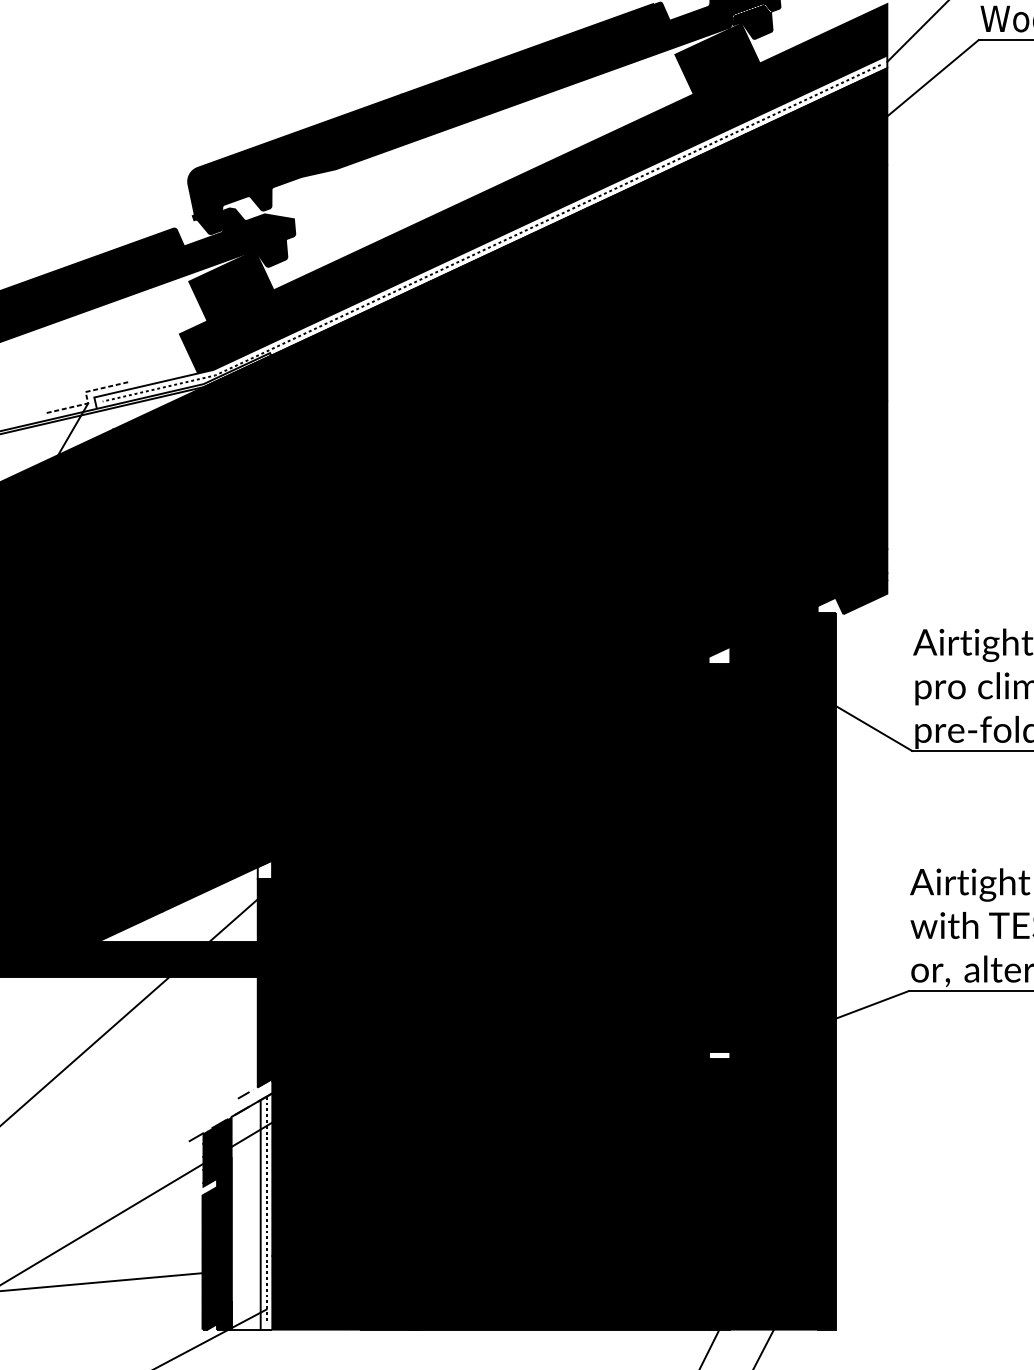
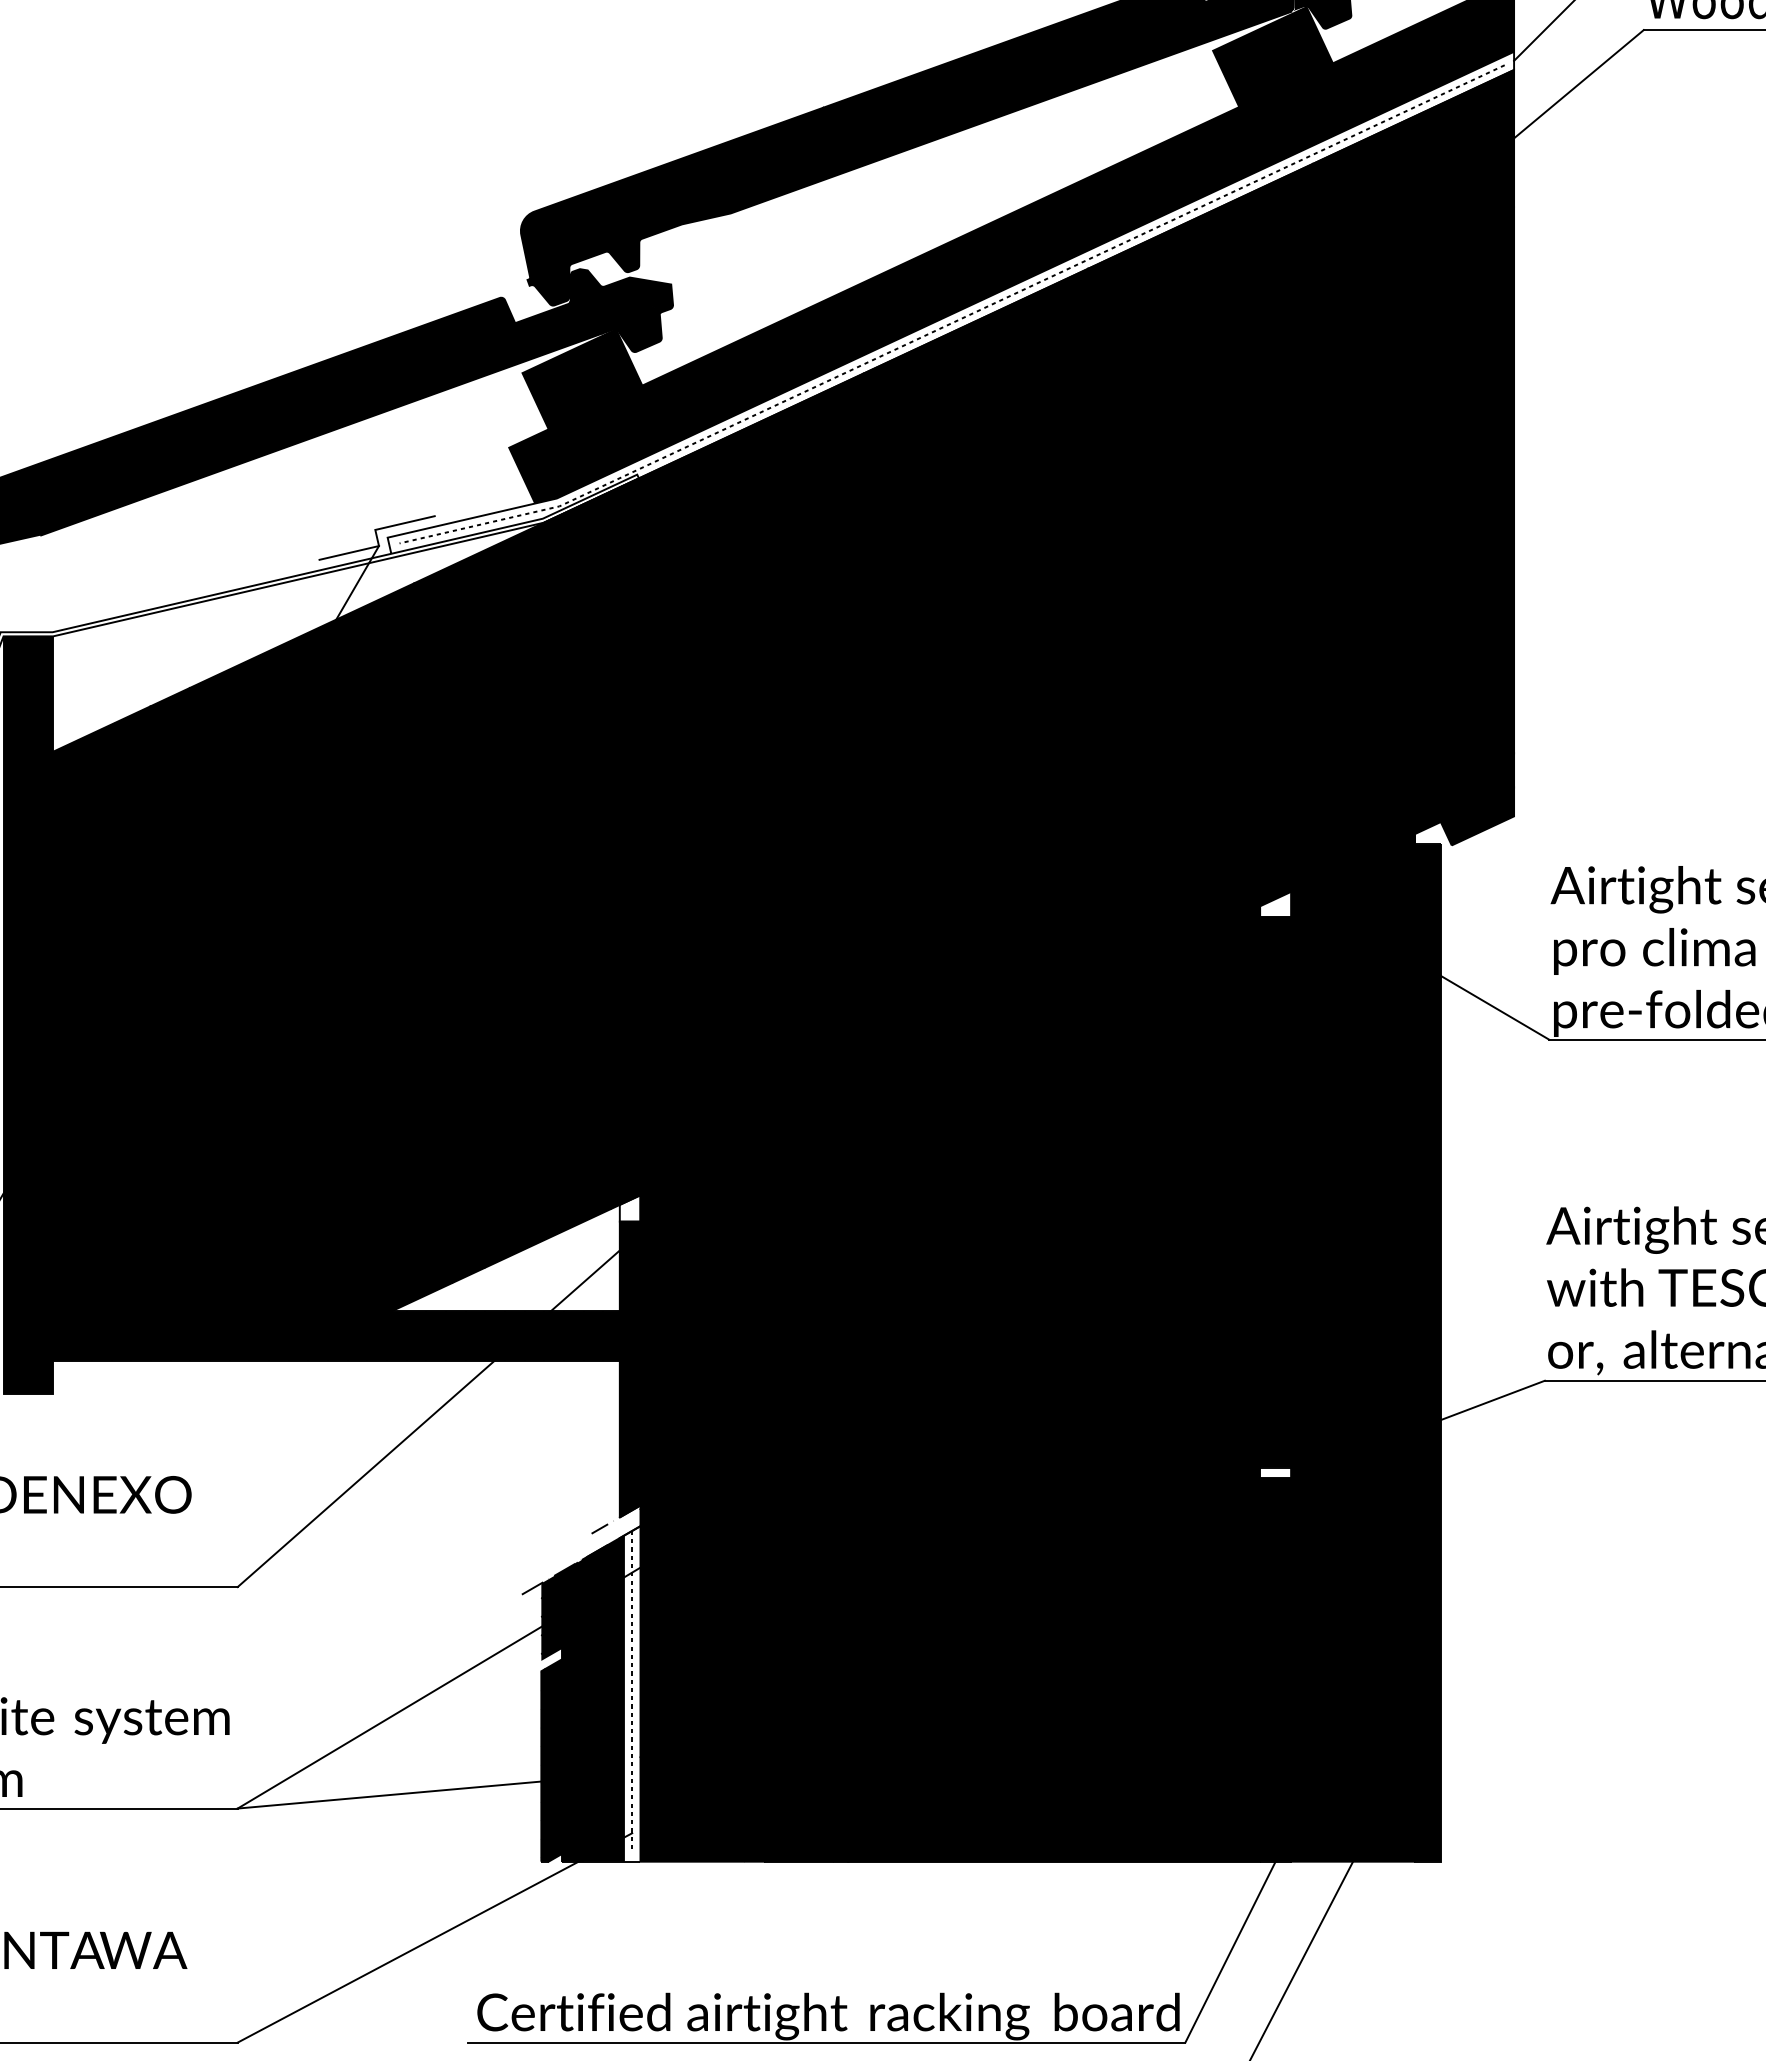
line: (87, 398) -> (377, 538), dashed -> solid
fill: (245, 1214) -> (602, 1698), added

